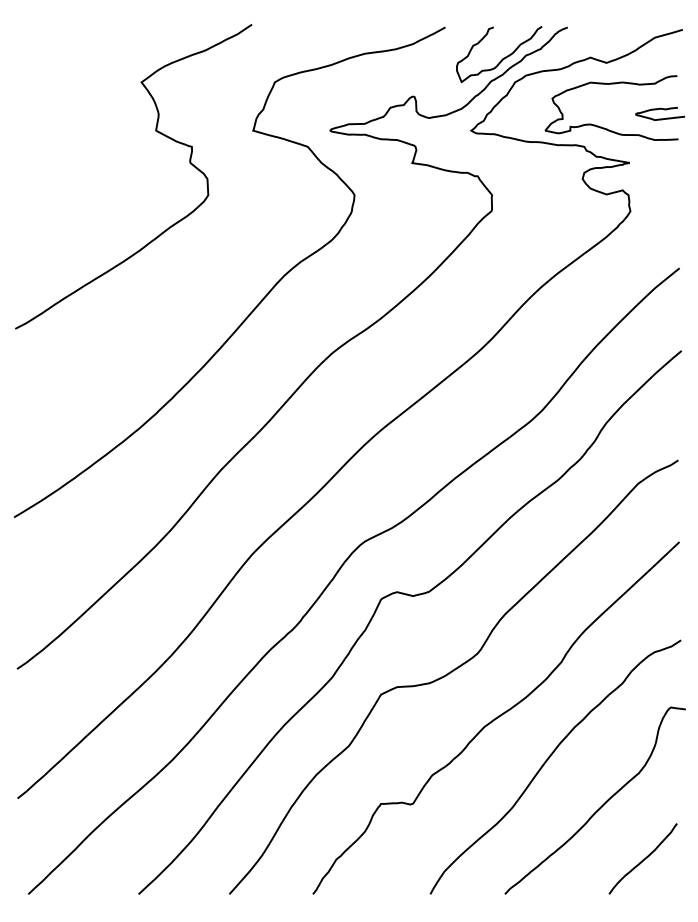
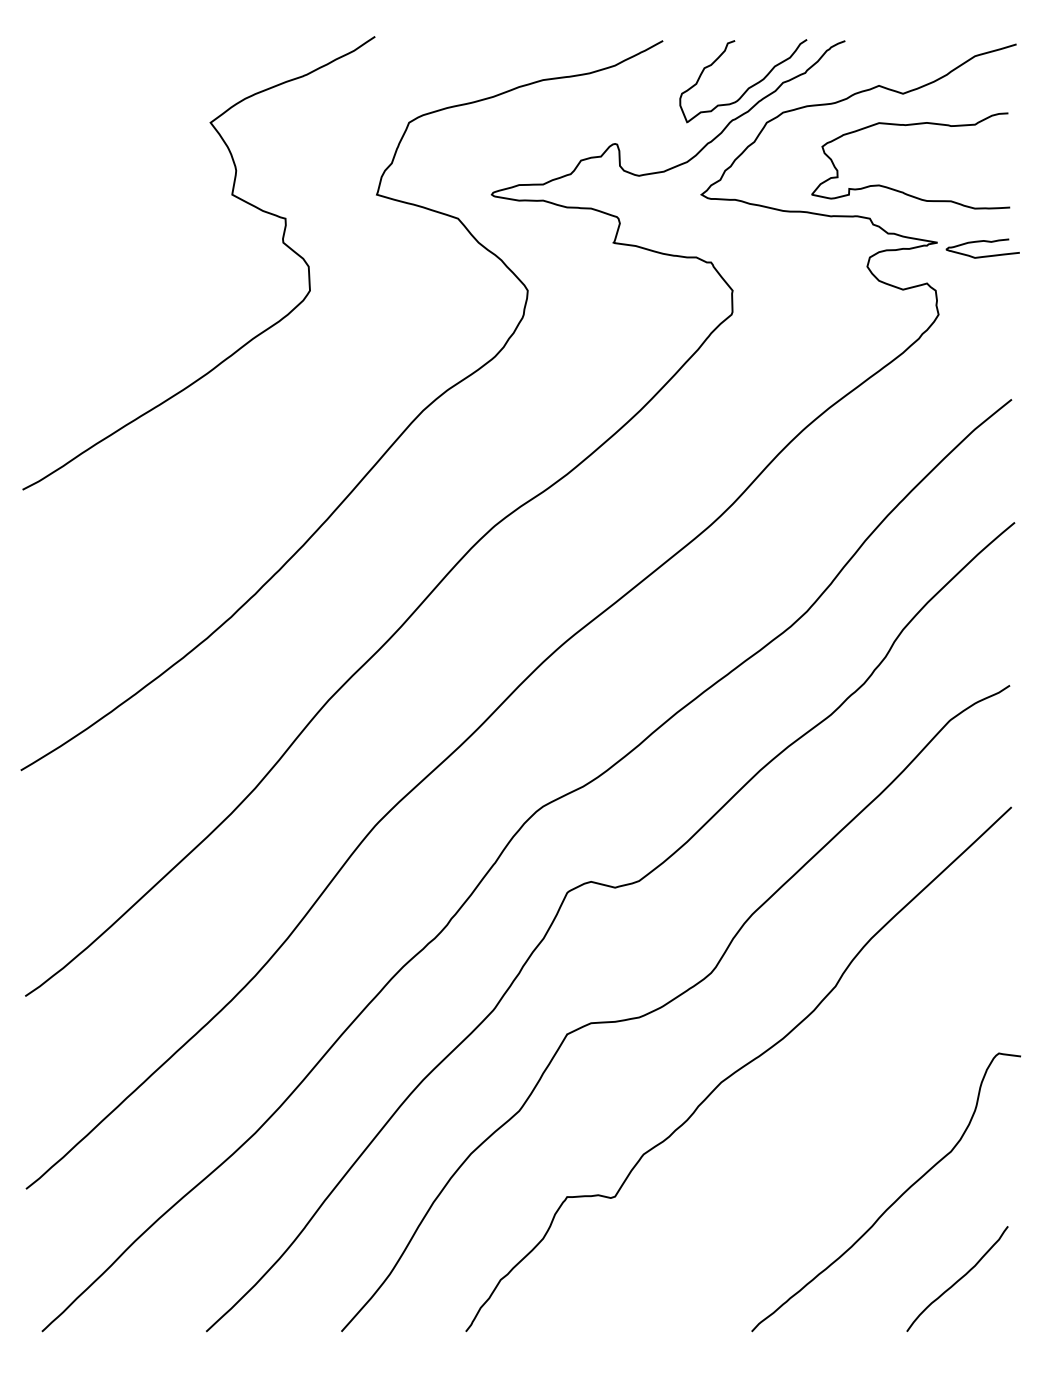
curve: (659, 109) -> (981, 242), moved
curve: (547, 761) -> (815, 1133), removed

